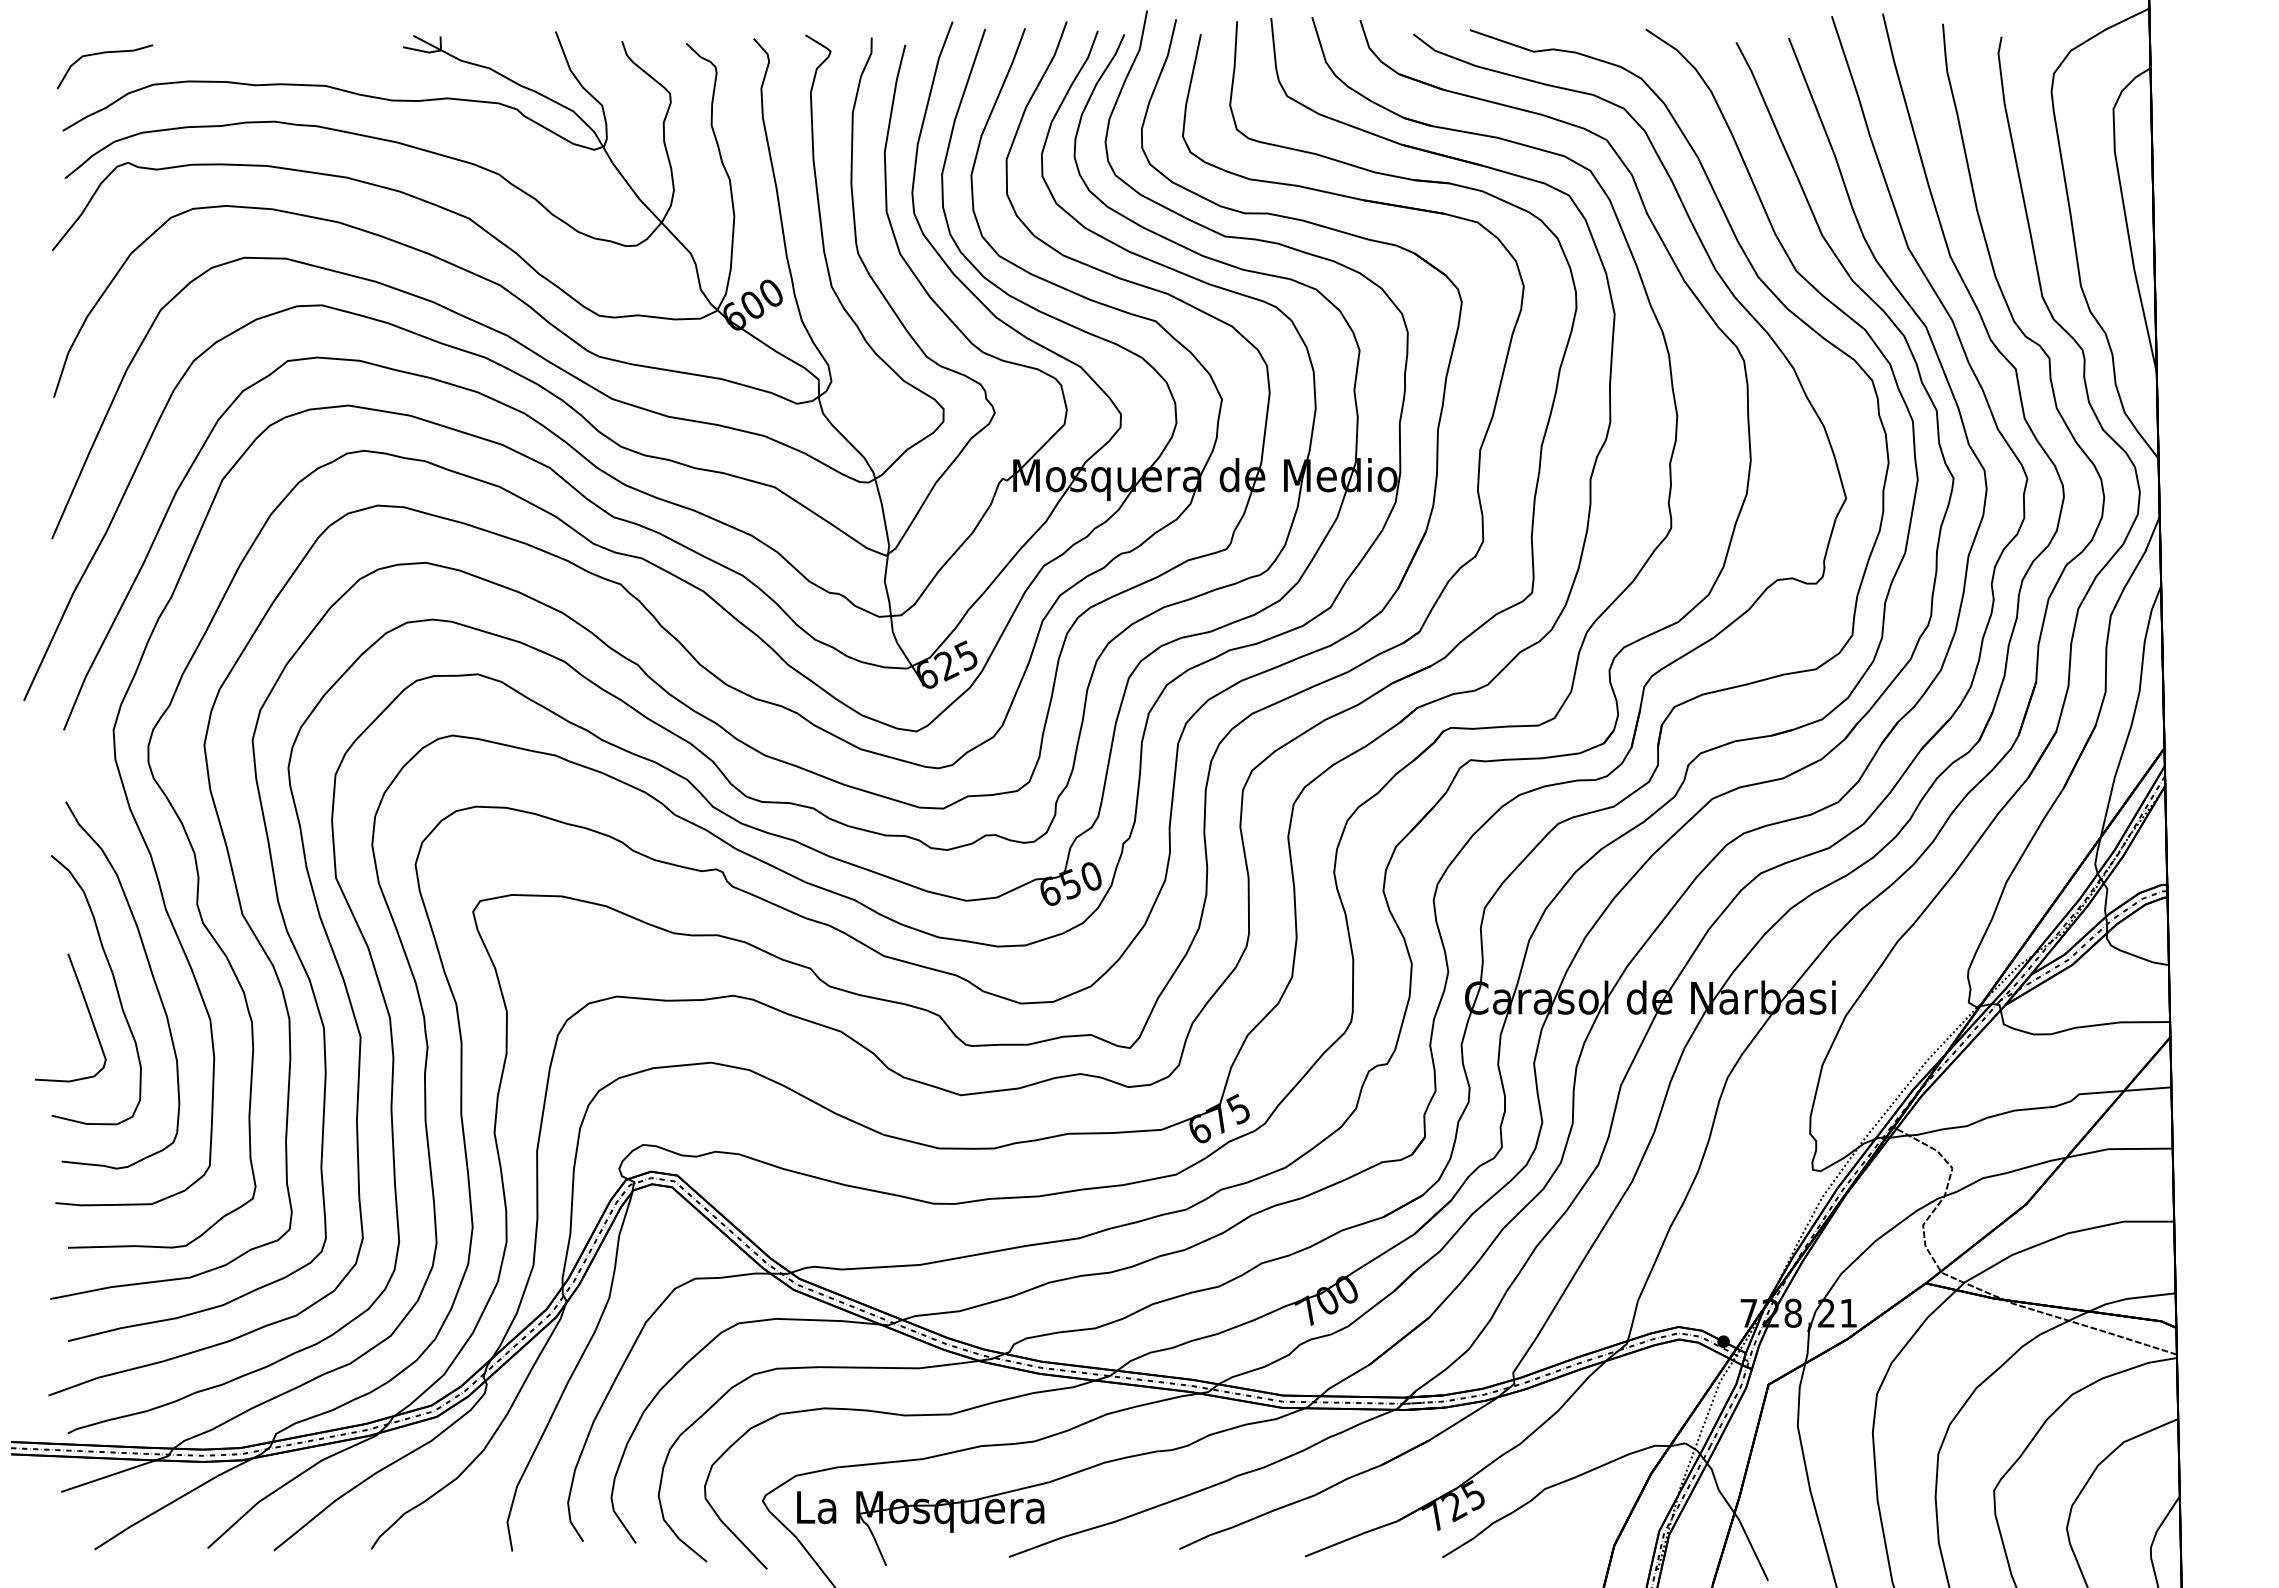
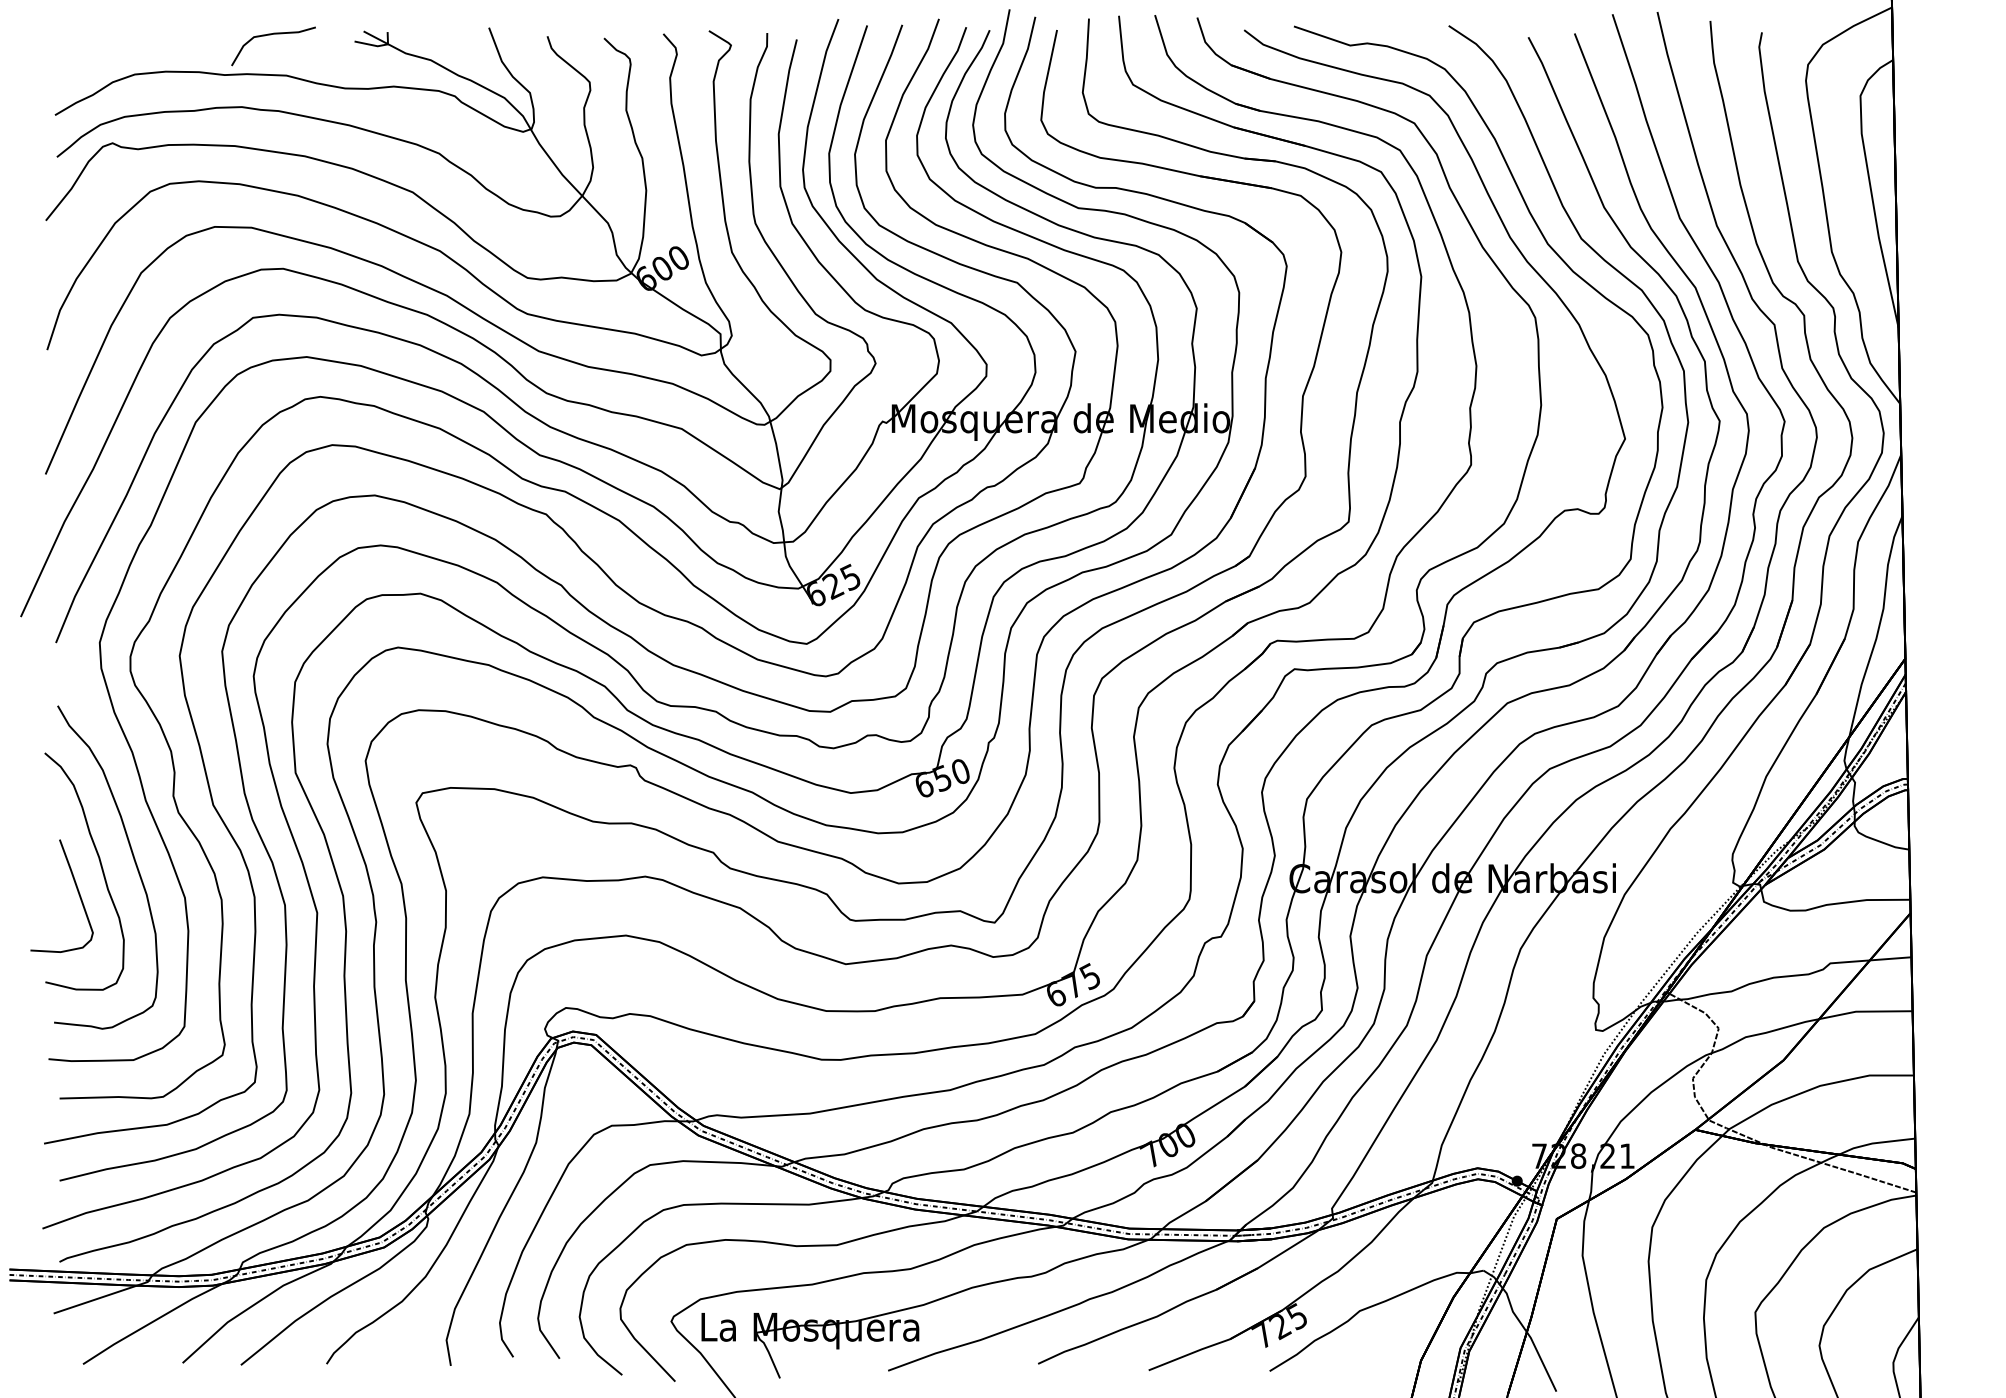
curve: (100, 54) -> (269, 35), moved

